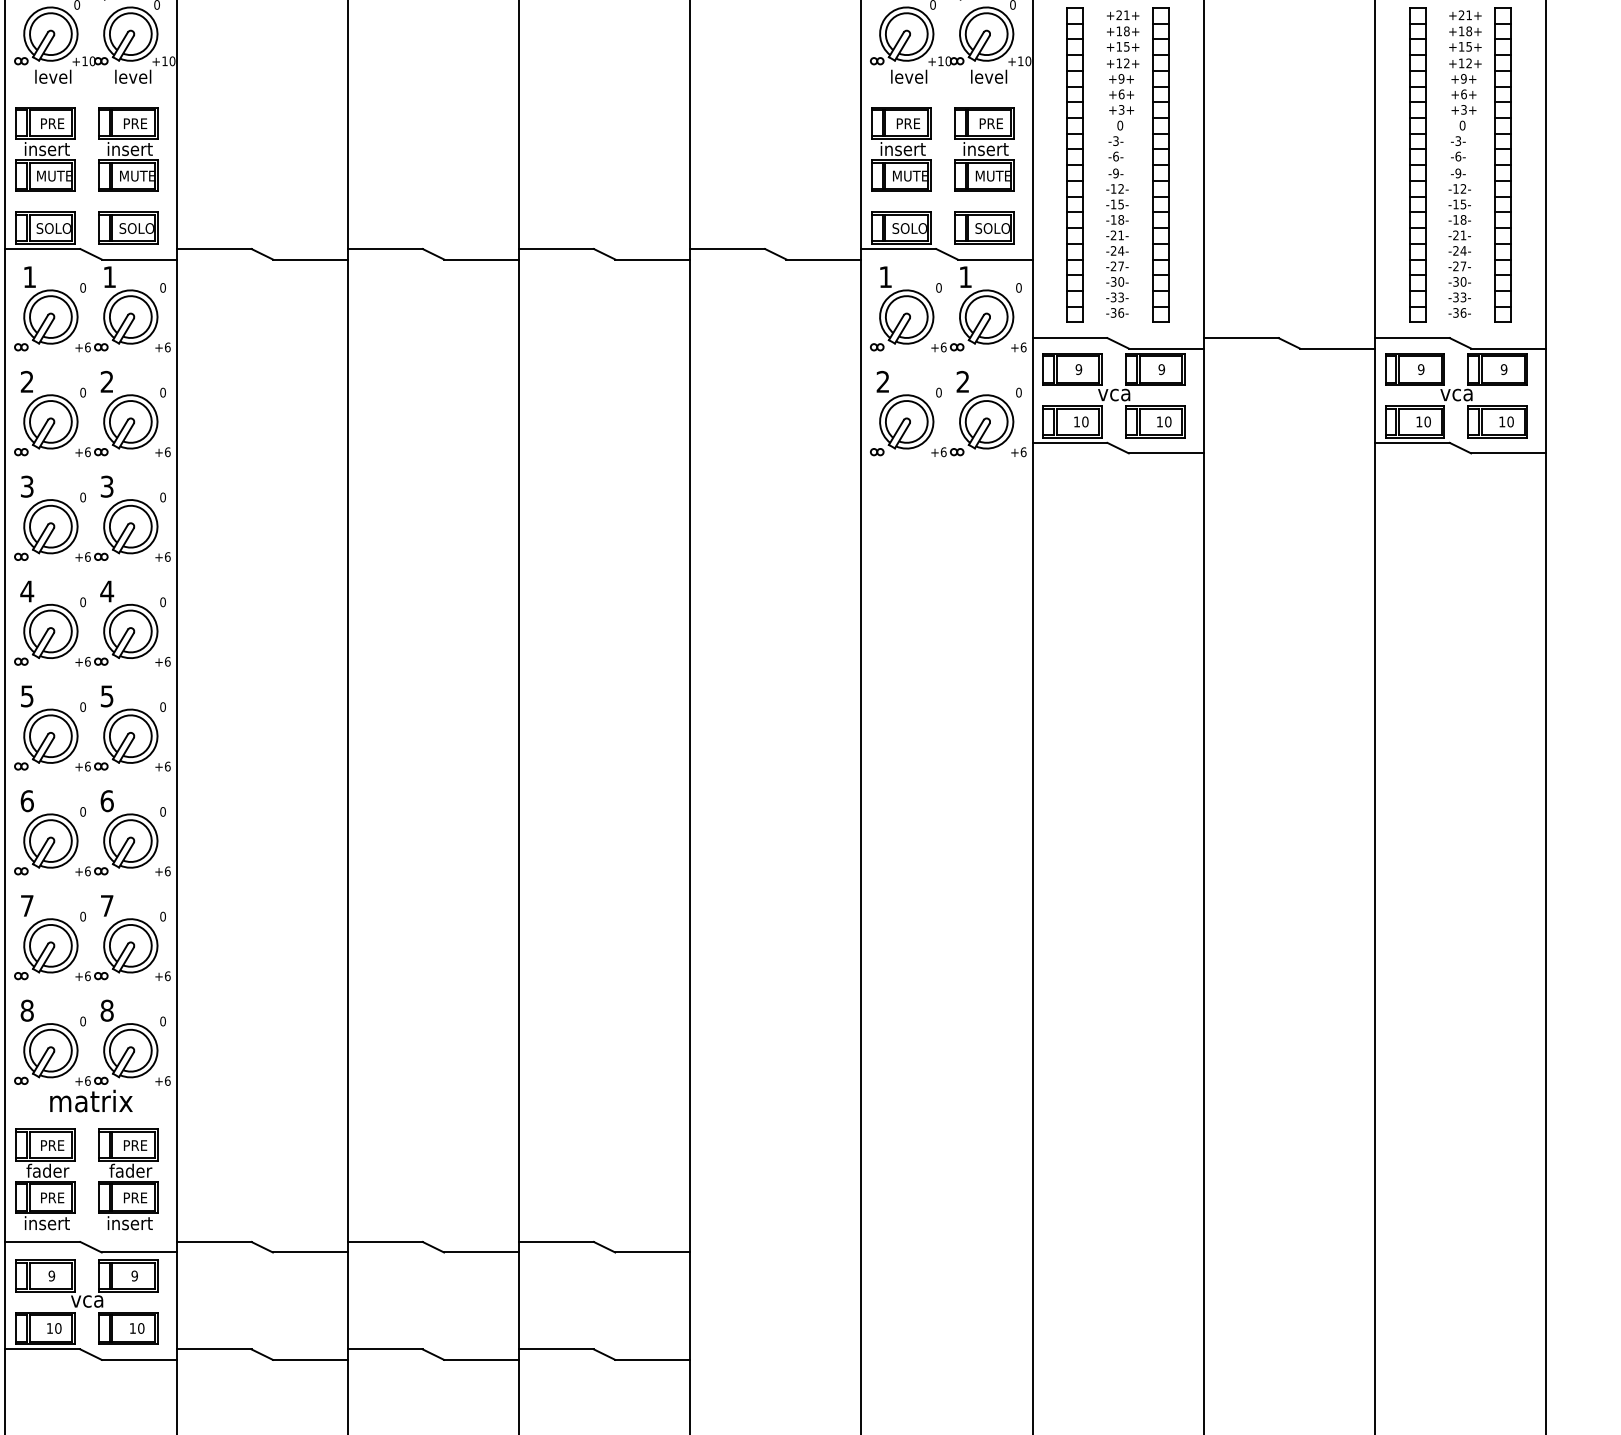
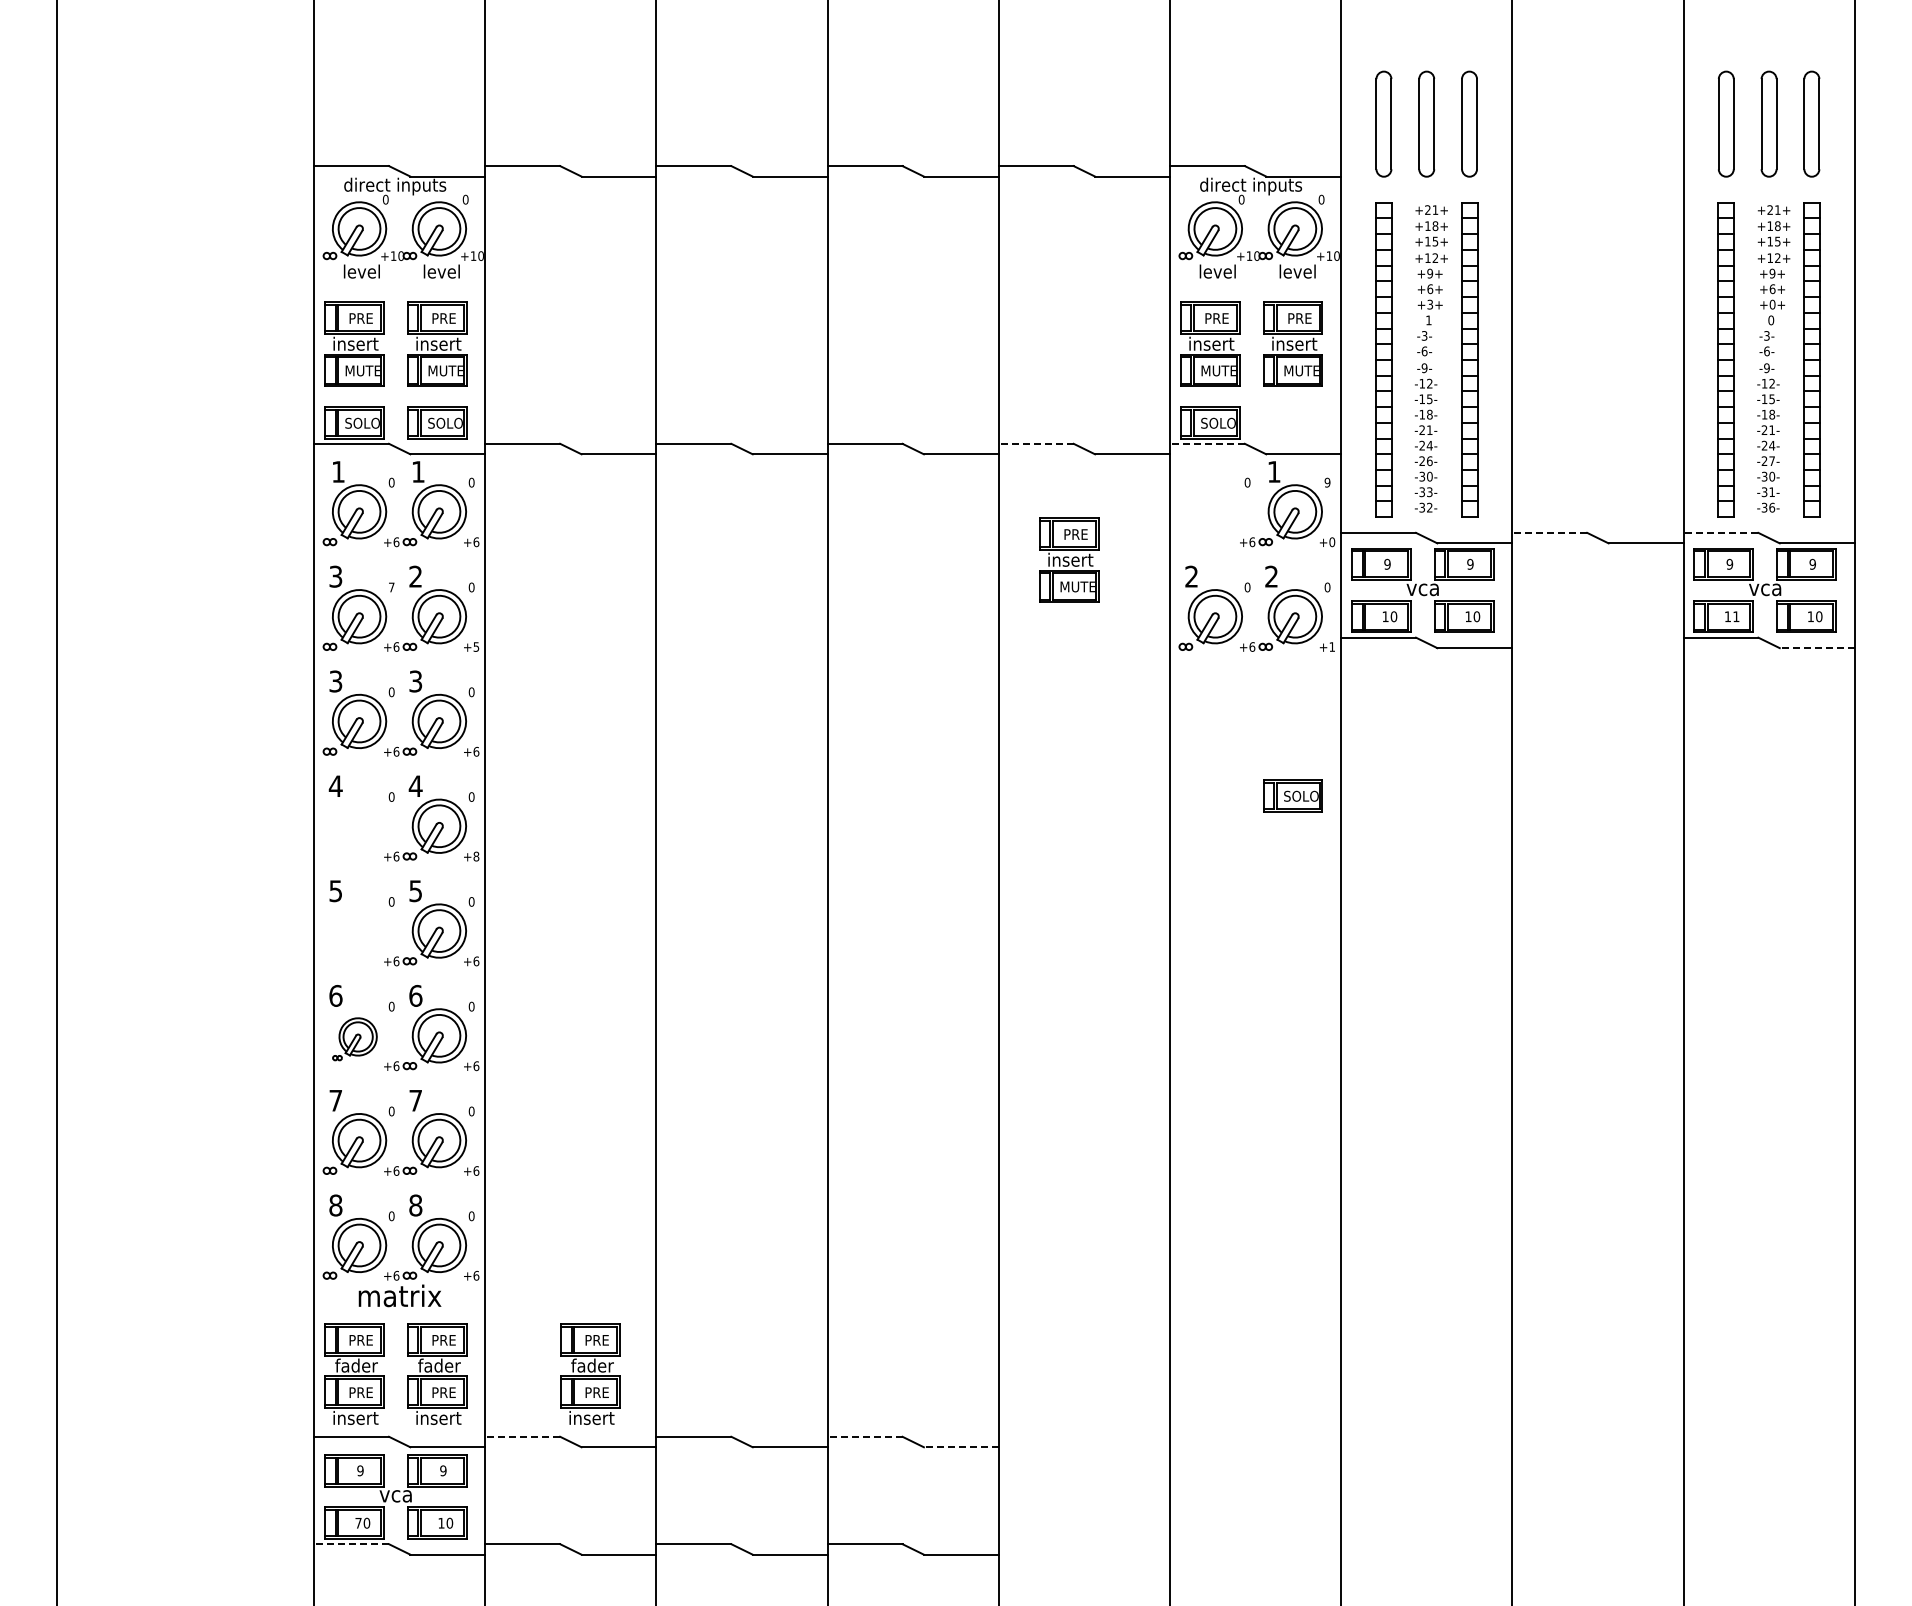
text: (1463, 109) -> (1772, 304), +3+ -> +0+
text: (1119, 125) -> (1428, 320), 0 -> 1
part: (983, 227) -> (1292, 795), moved
line: (726, 248) -> (1035, 443), solid -> dashed
line: (897, 248) -> (1206, 443), solid -> dashed
text: (1120, 266) -> (1429, 461), -27- -> -26-
text: (1018, 287) -> (1327, 482), 0 -> 9
text: (1462, 297) -> (1771, 492), -33- -> -31-
part: (901, 308) -> (1210, 503), removed
text: (1120, 312) -> (1429, 507), -36- -> -32-
line: (1240, 337) -> (1549, 532), solid -> dashed
line: (1411, 337) -> (1720, 532), solid -> dashed
text: (1023, 346) -> (1332, 541), +6 -> +0
part: (760, 364) -> (1069, 559), added
text: (26, 381) -> (335, 576), 2 -> 3
text: (82, 392) -> (391, 587), 0 -> 7
text: (1427, 421) -> (1736, 616), 10 -> 11
text: (167, 451) -> (476, 646), +6 -> +5
text: (1023, 451) -> (1332, 646), +6 -> +1
line: (1507, 453) -> (1816, 648), solid -> dashed
part: (45, 634) -> (354, 829), removed
text: (167, 661) -> (476, 856), +6 -> +8
part: (45, 739) -> (354, 934), removed
part: (45, 844) -> (354, 1039), size x0.7
part: (281, 1178) -> (590, 1373), added
line: (213, 1241) -> (522, 1436), solid -> dashed
line: (555, 1241) -> (864, 1436), solid -> dashed
line: (651, 1252) -> (960, 1447), solid -> dashed
text: (49, 1328) -> (358, 1523), 10 -> 70
line: (42, 1349) -> (351, 1544), solid -> dashed

